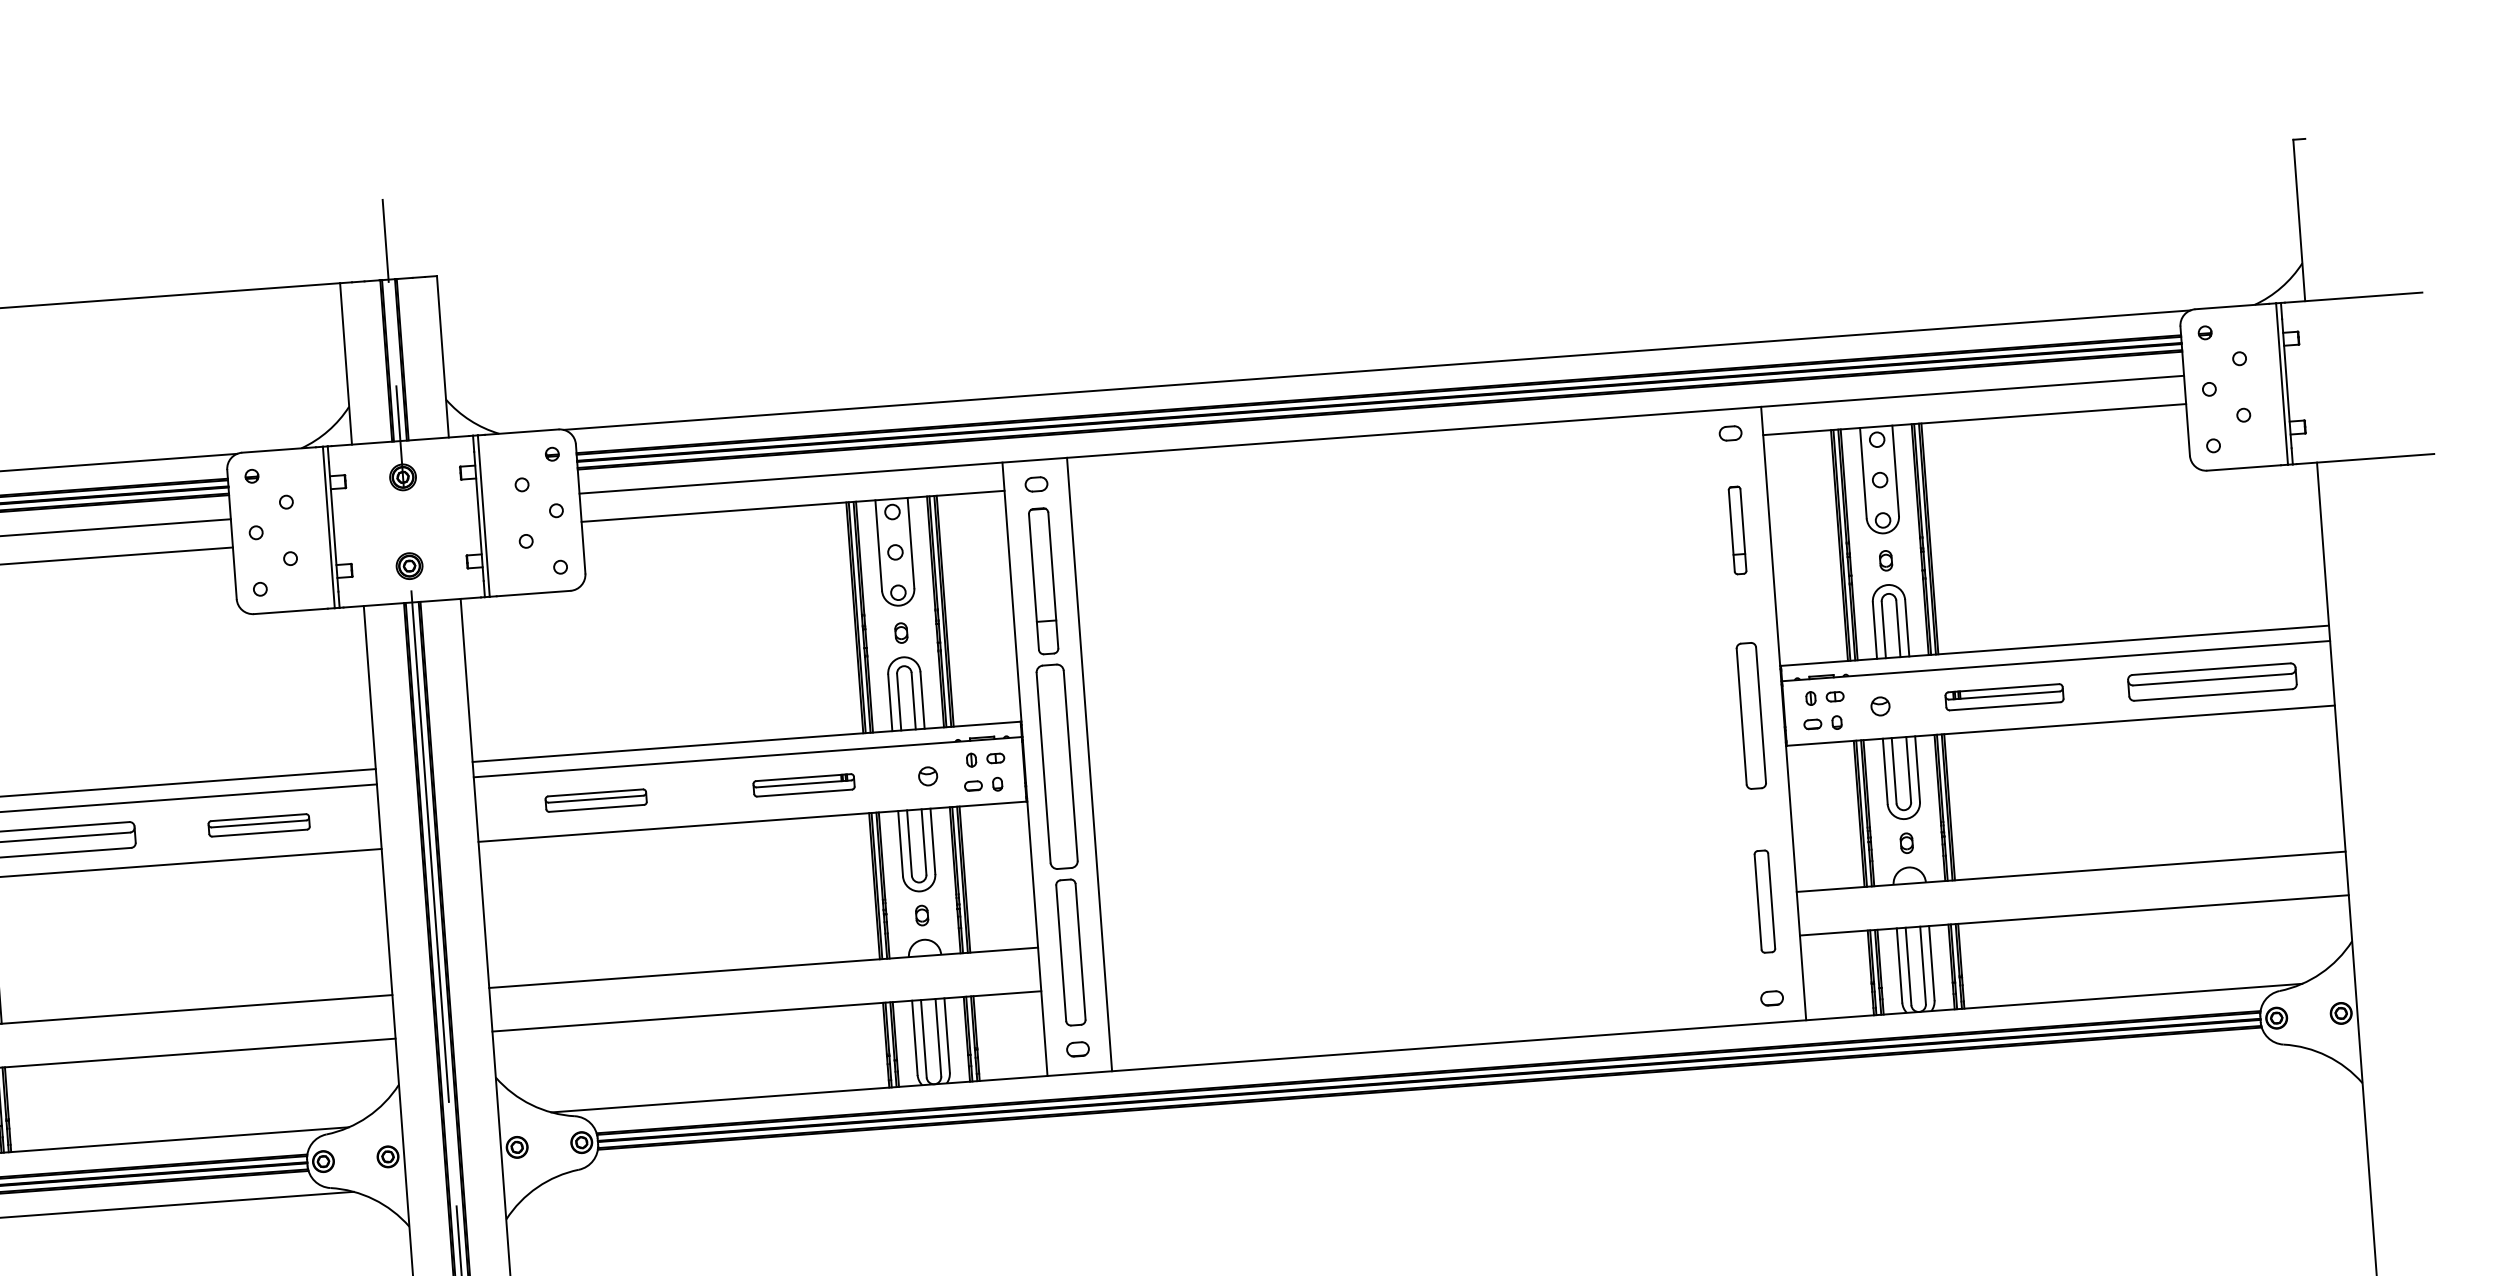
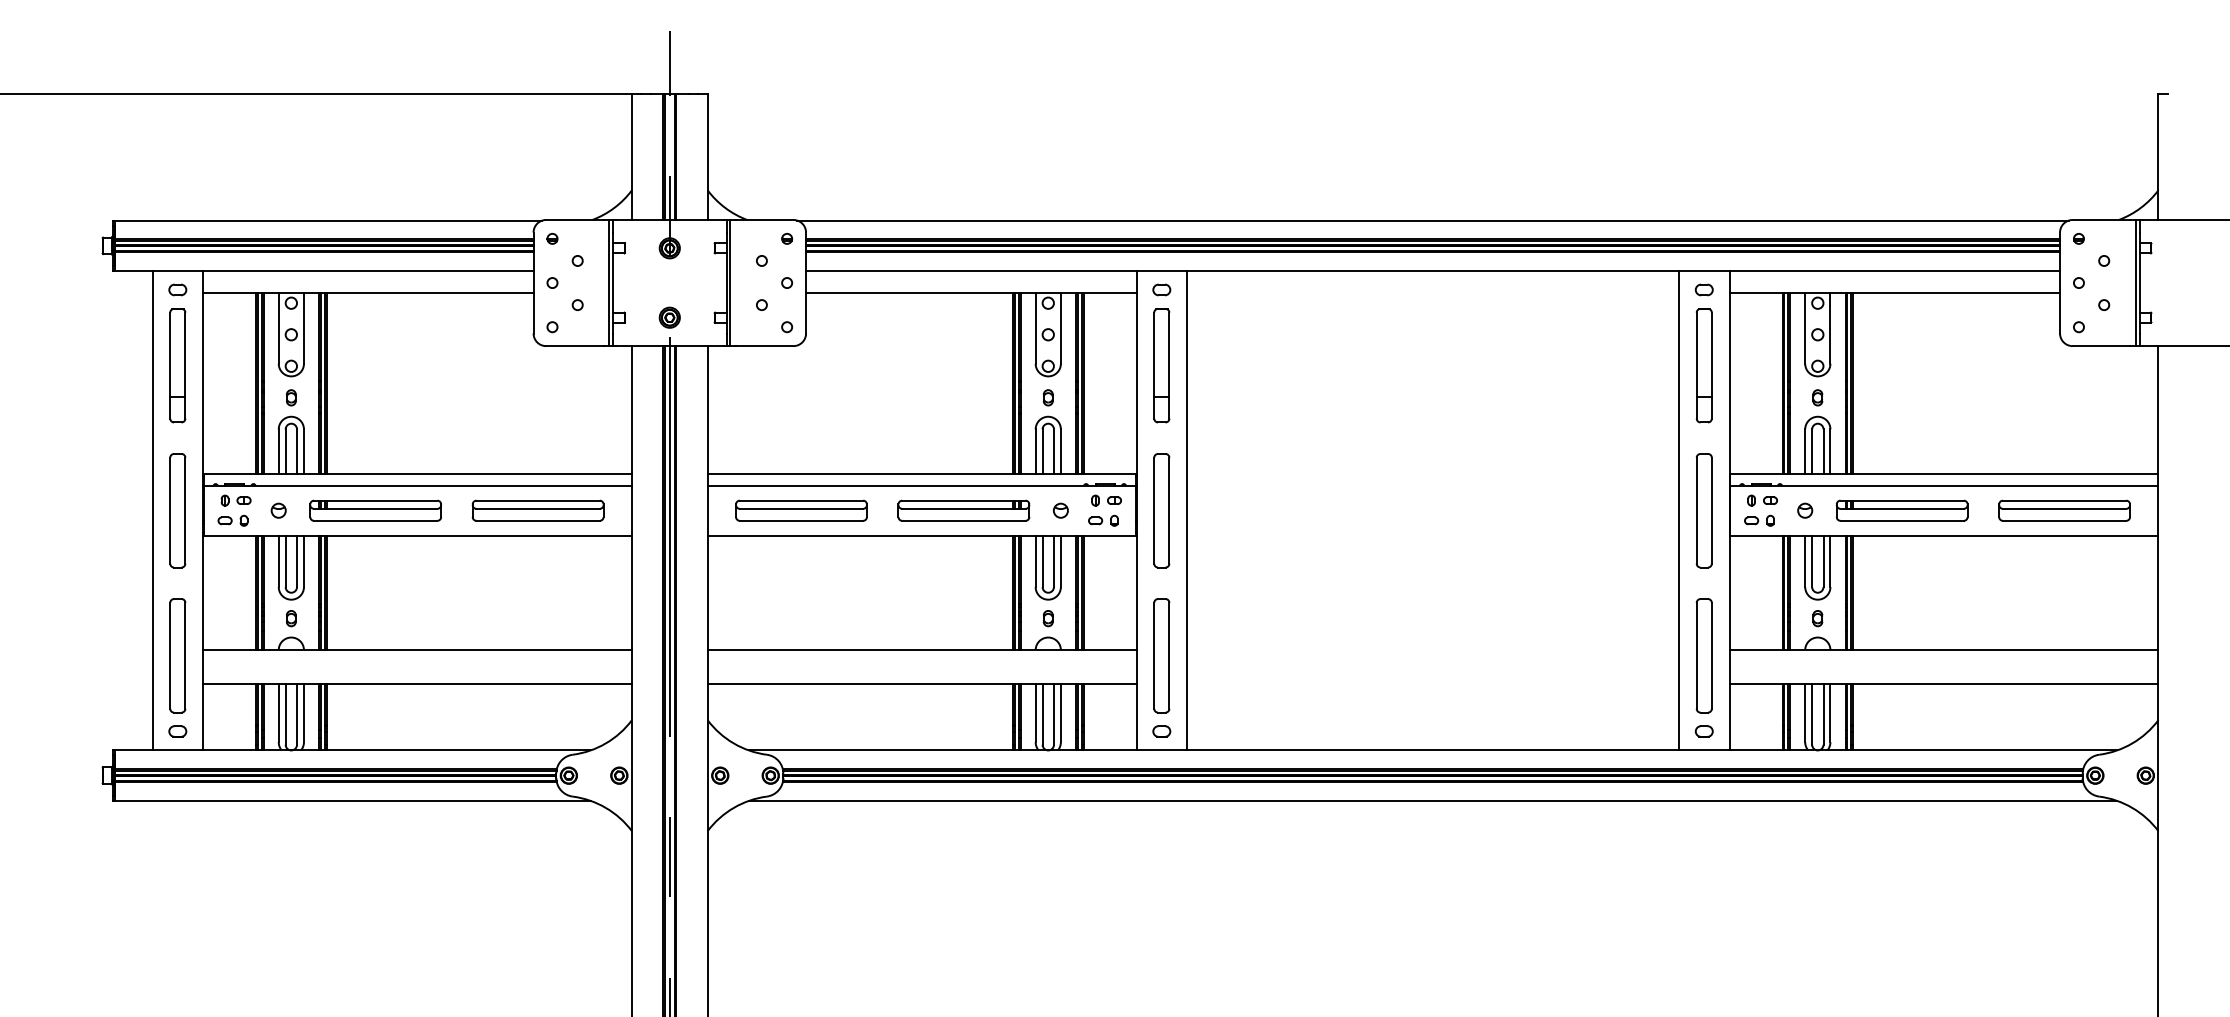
part: (1736, 530) -> (1703, 365), size x1.67
part: (2003, 697) -> (1901, 510), size x1.43
line: (1719, 717) -> (1679, 510), added
part: (1056, 766) -> (1161, 510), size x0.71
part: (803, 785) -> (963, 510), size x1.67
part: (596, 800) -> (801, 510), size x1.67
part: (258, 825) -> (537, 510), size x1.67
part: (1763, 901) -> (1703, 655), size x1.43
line: (1430, 1112) -> (1432, 800), added

